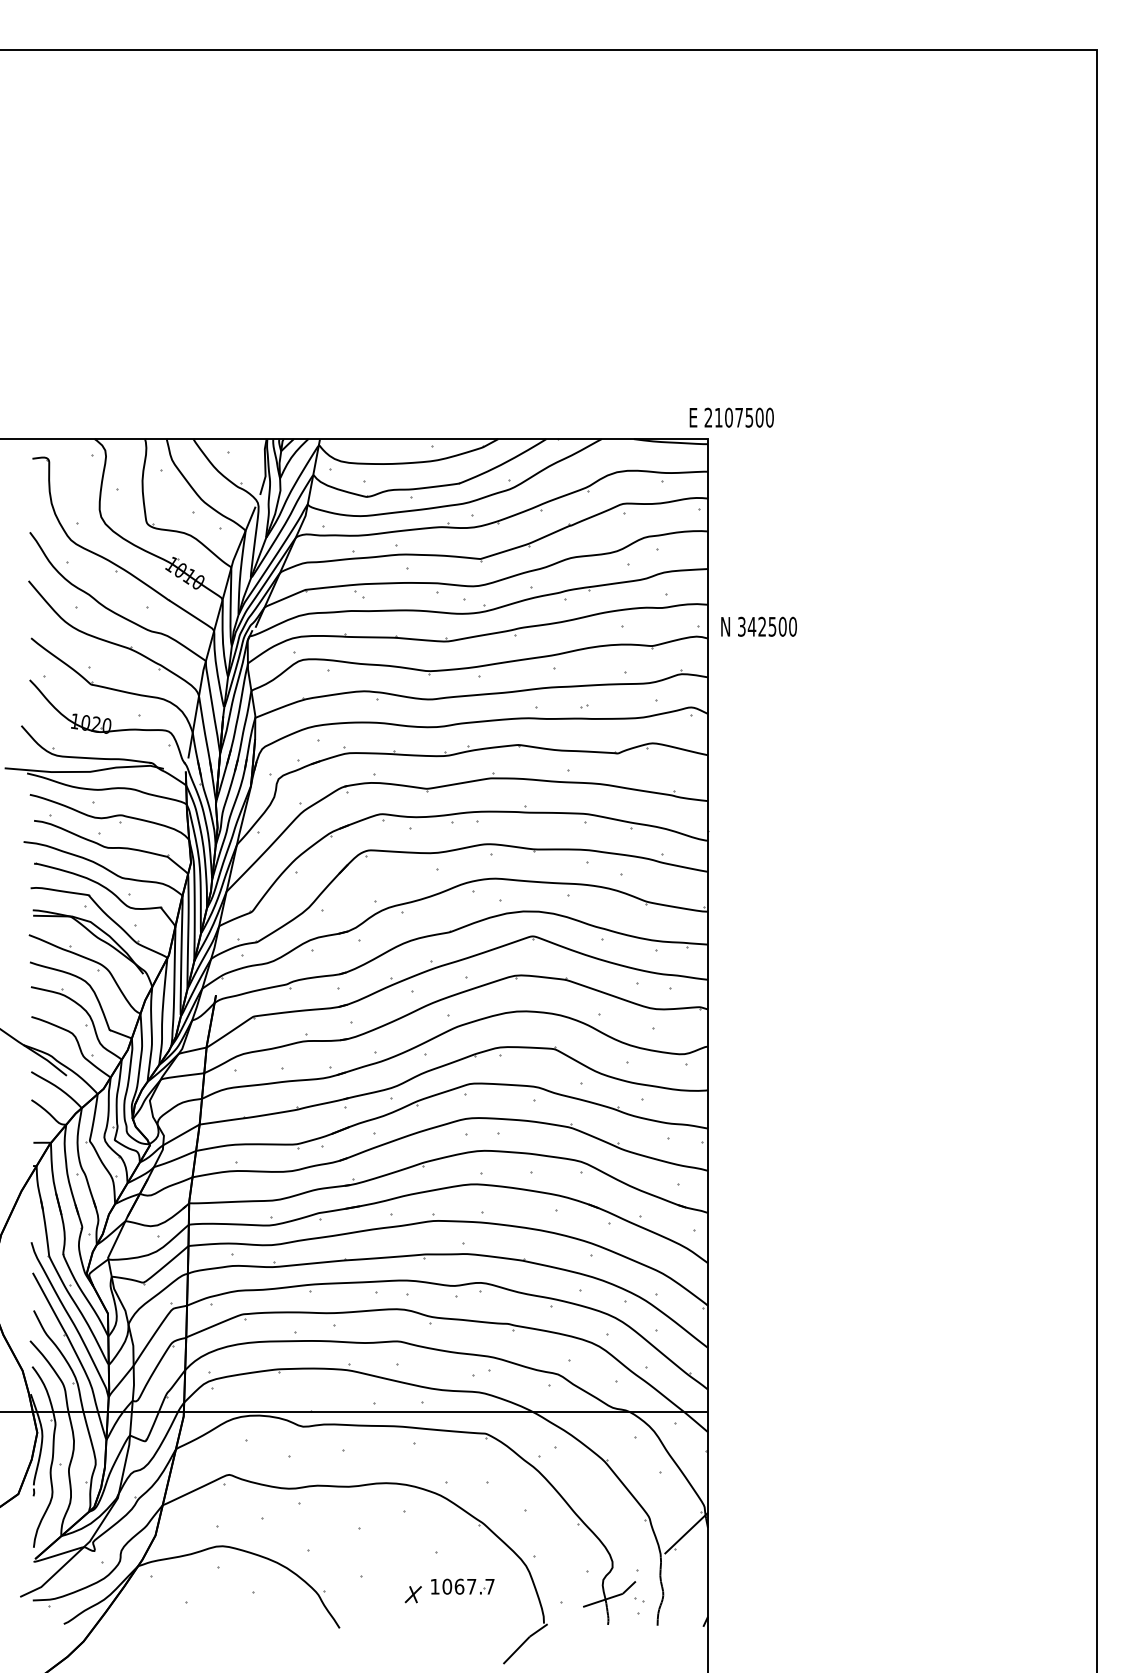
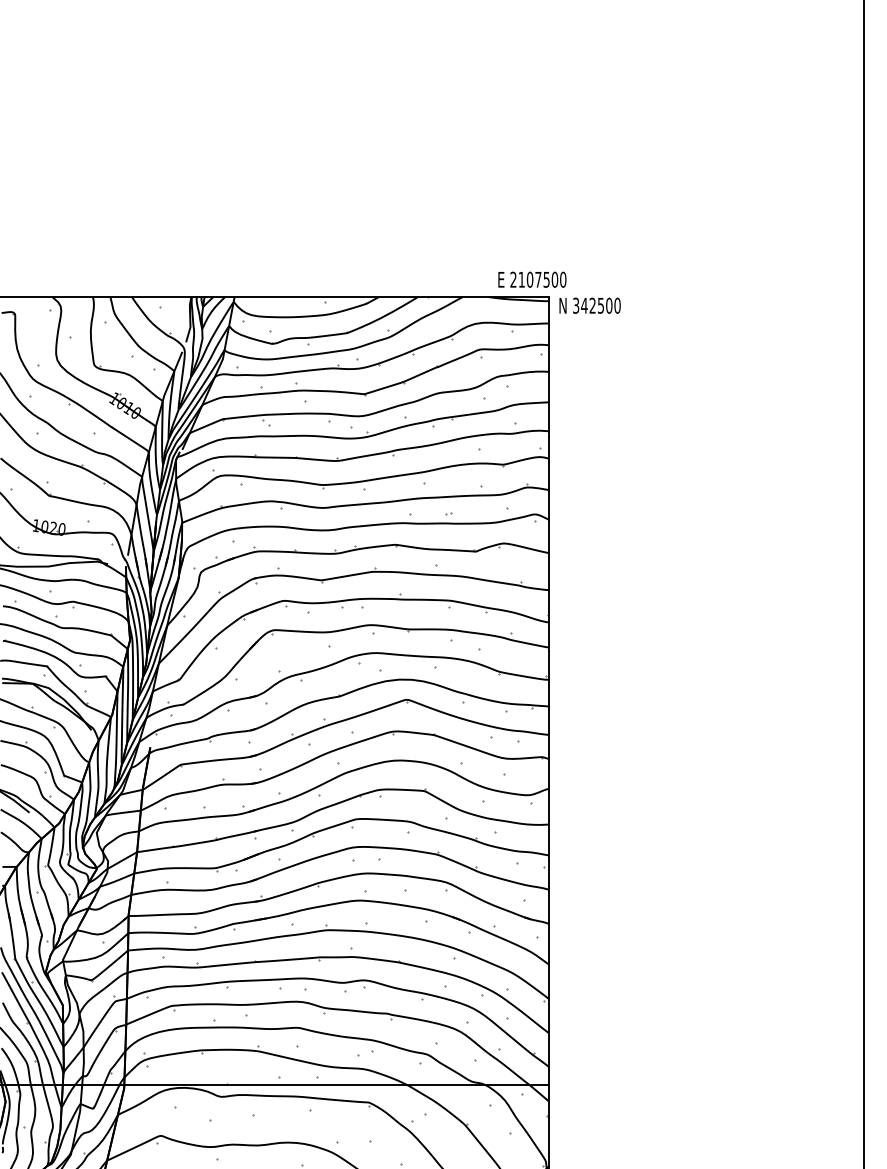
text: (731, 417) -> (532, 279), moved
text: (758, 626) -> (589, 305), moved

